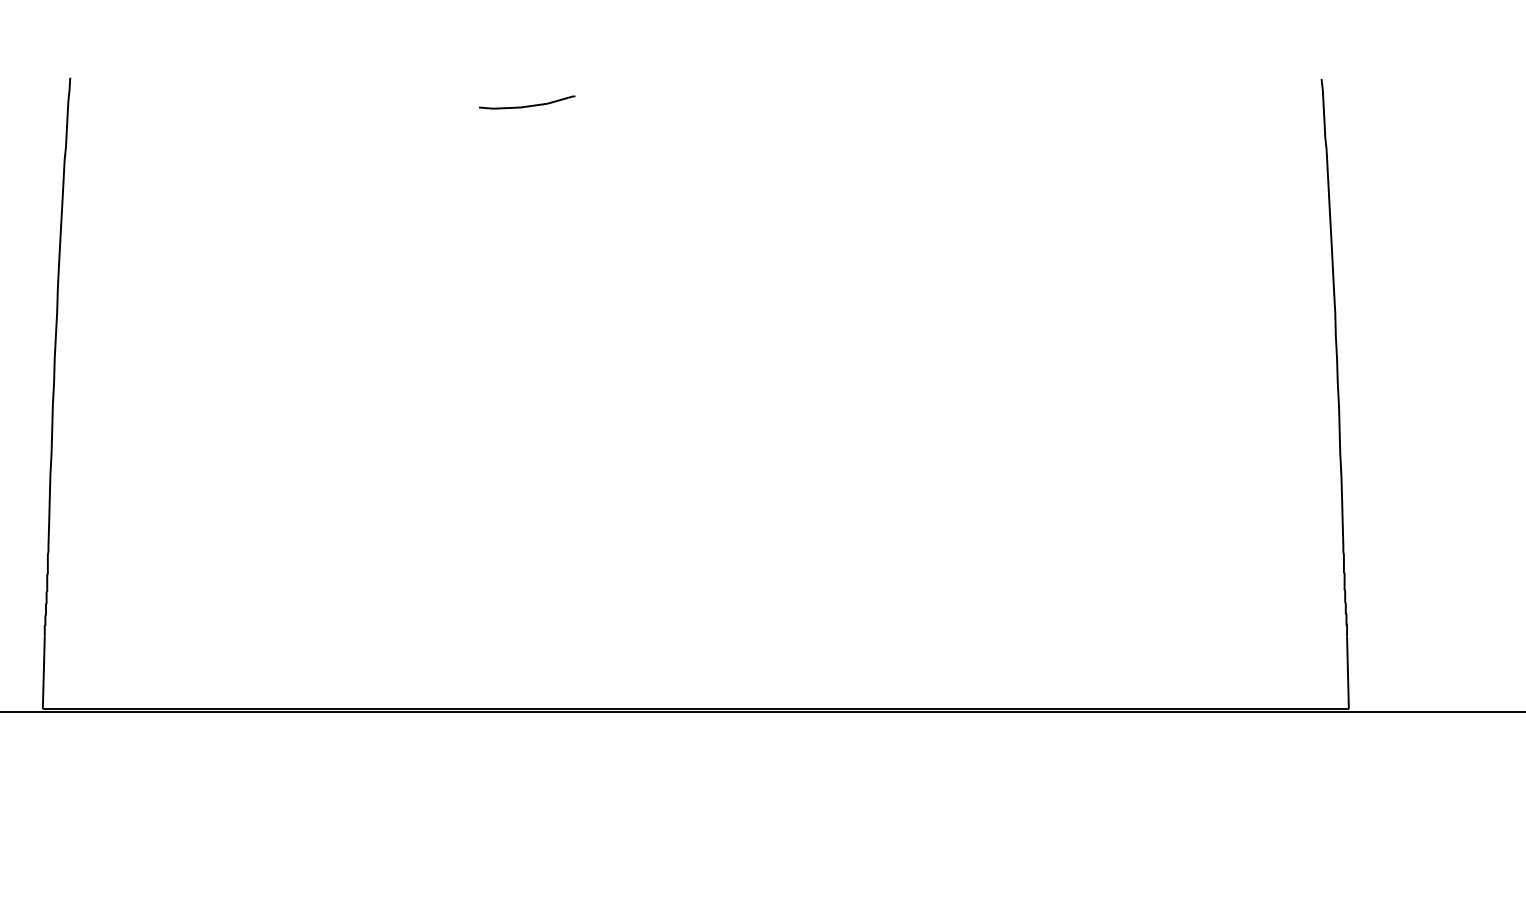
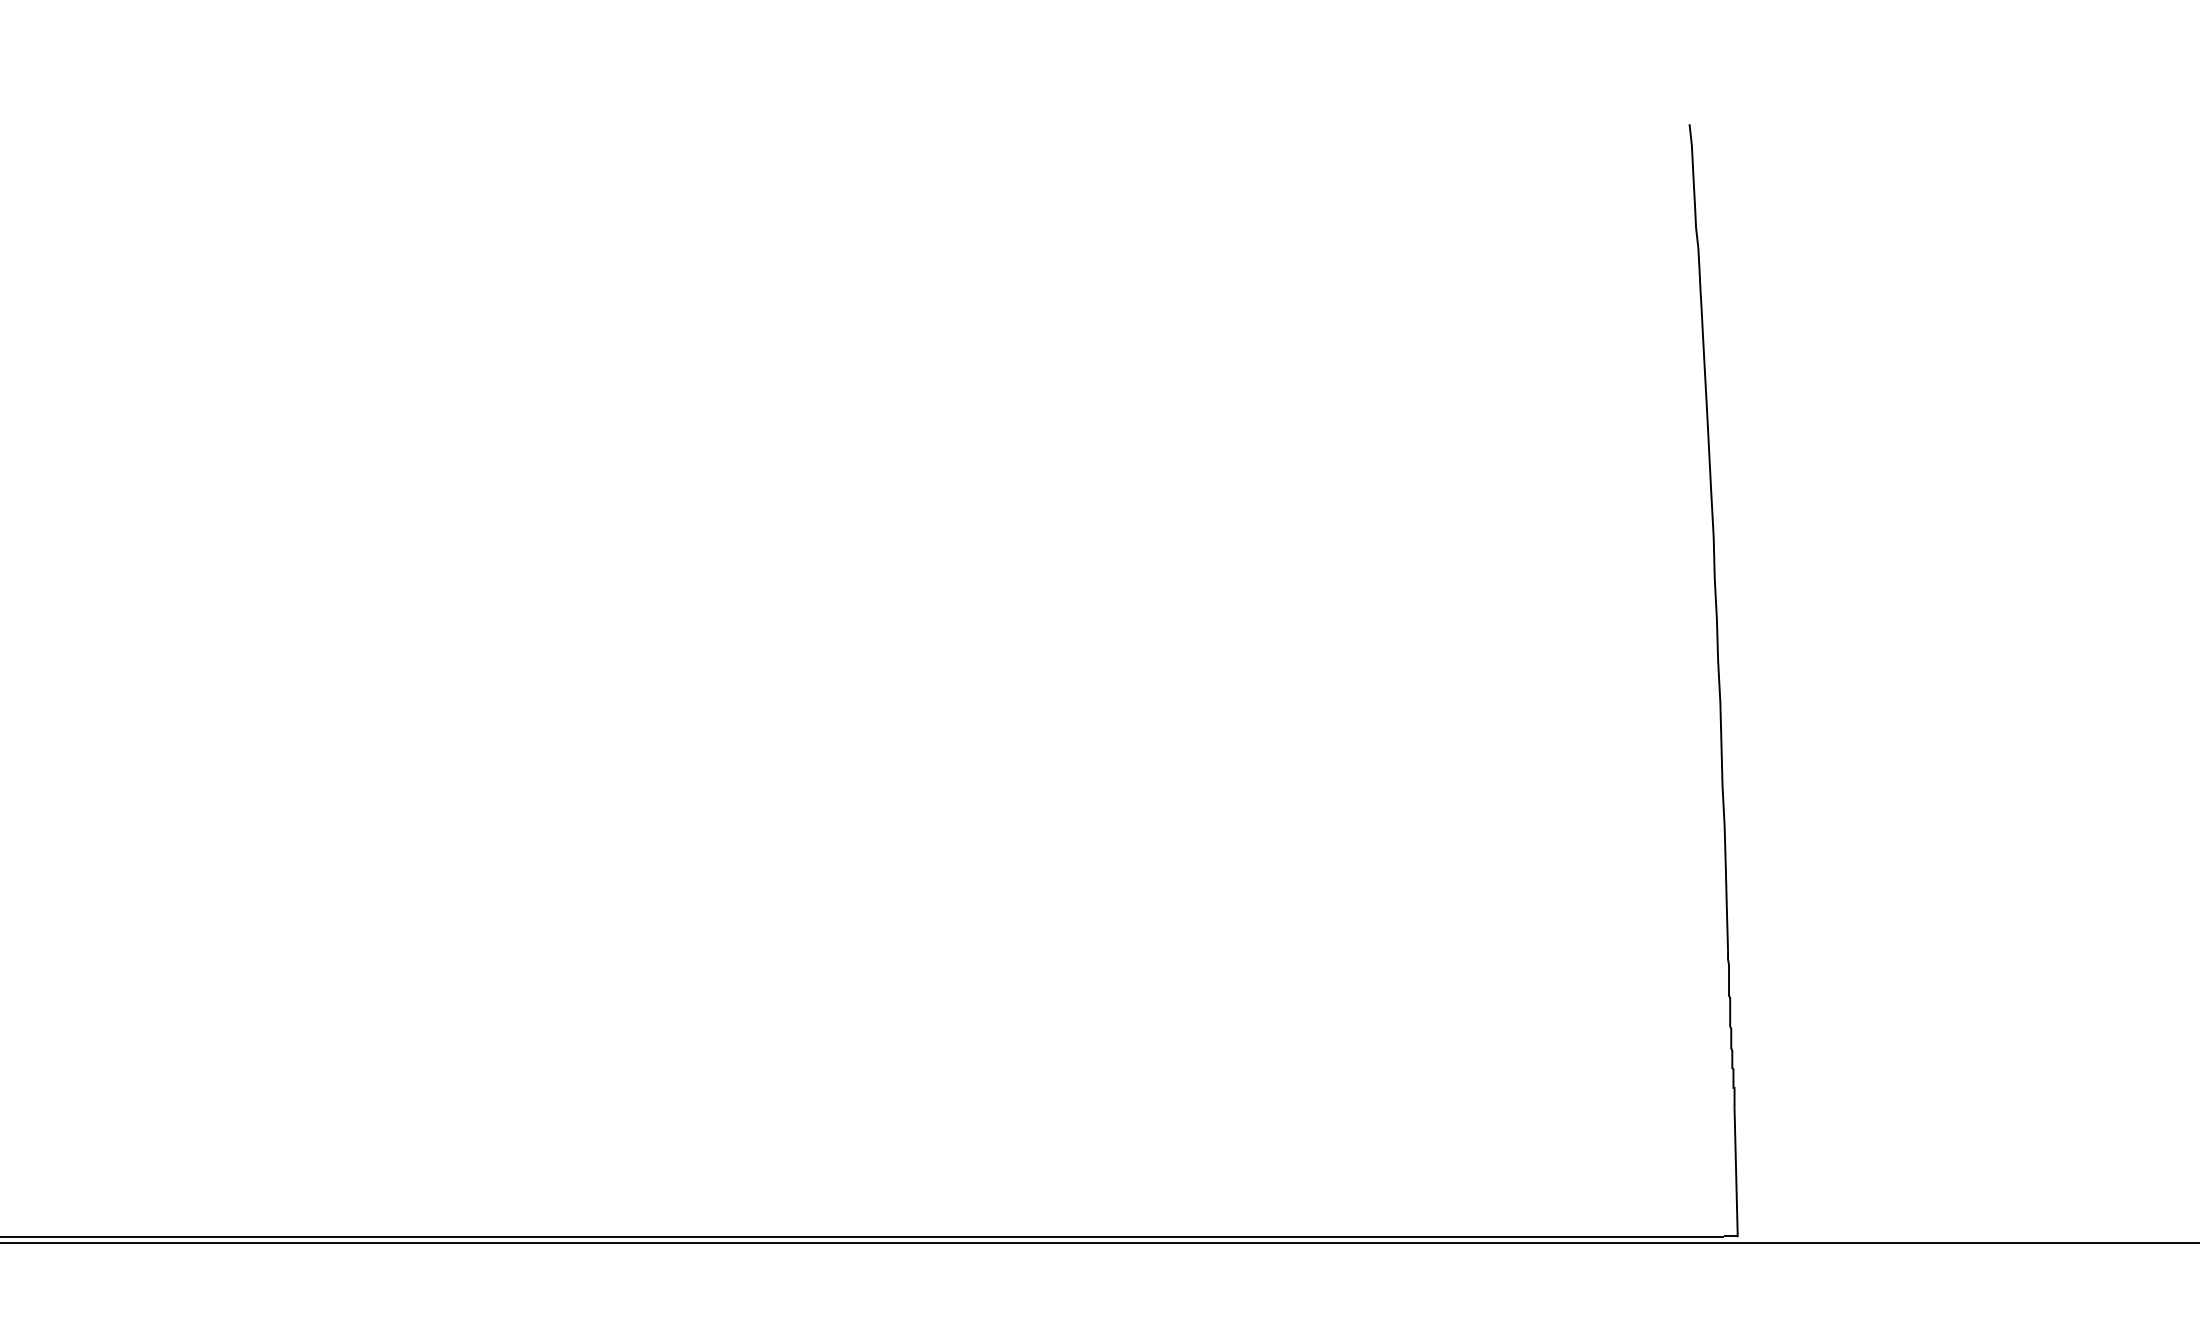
curve: (527, 105) -> (287, 171), removed

